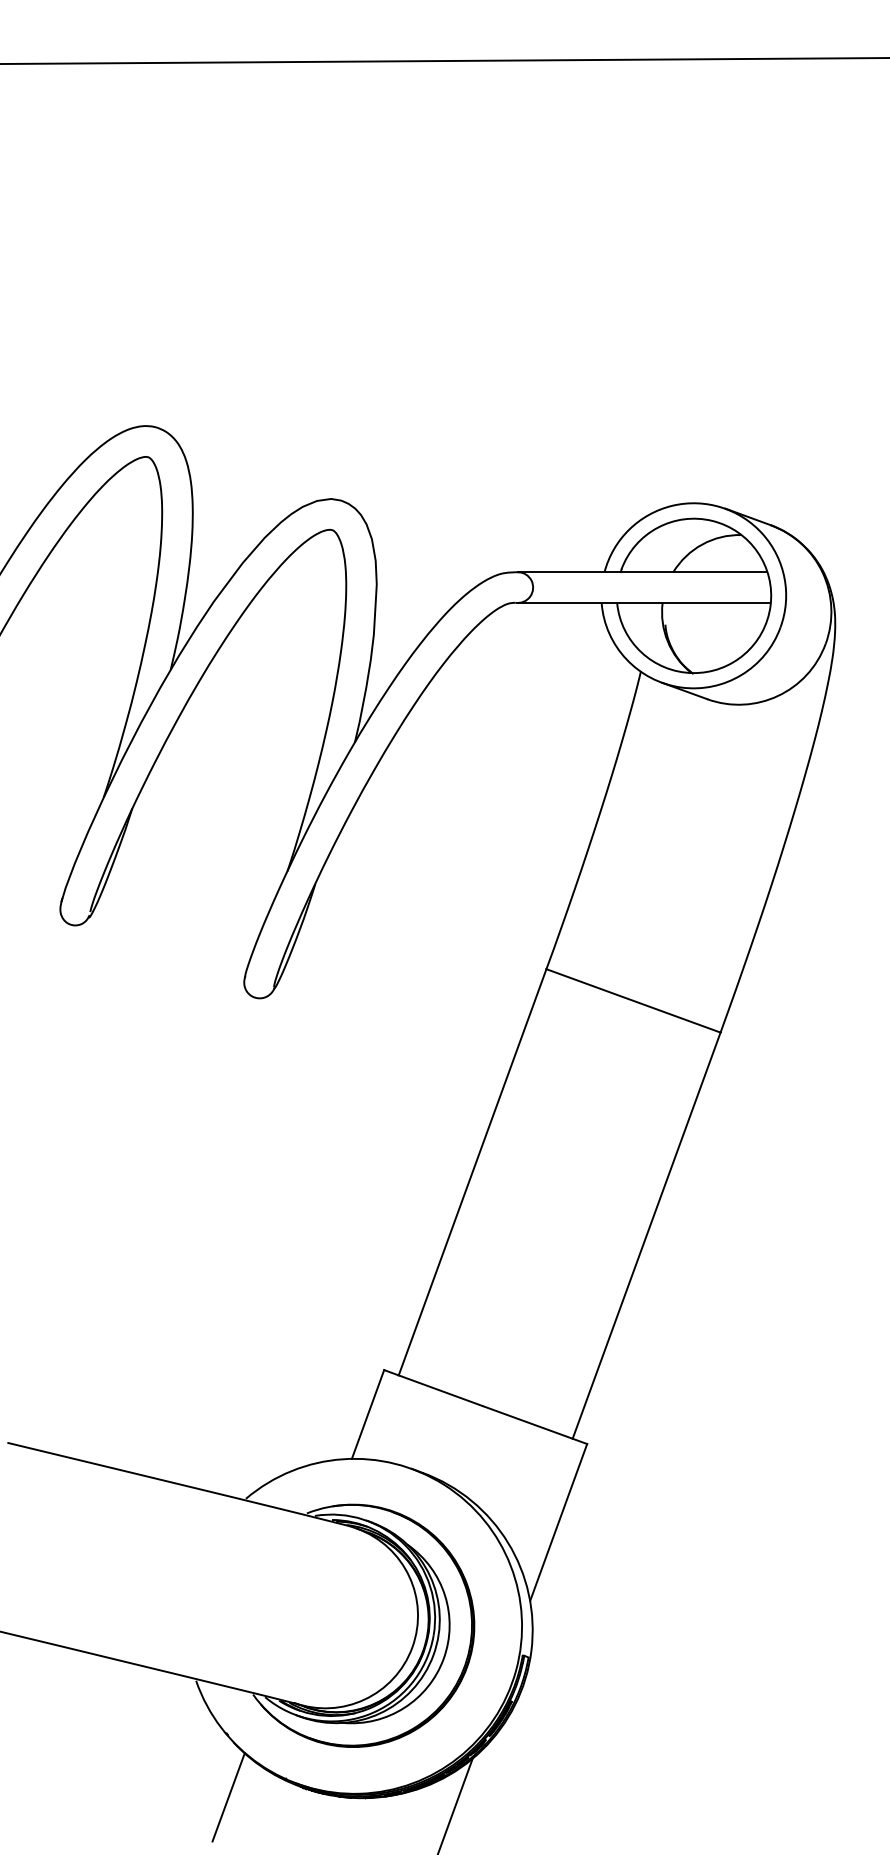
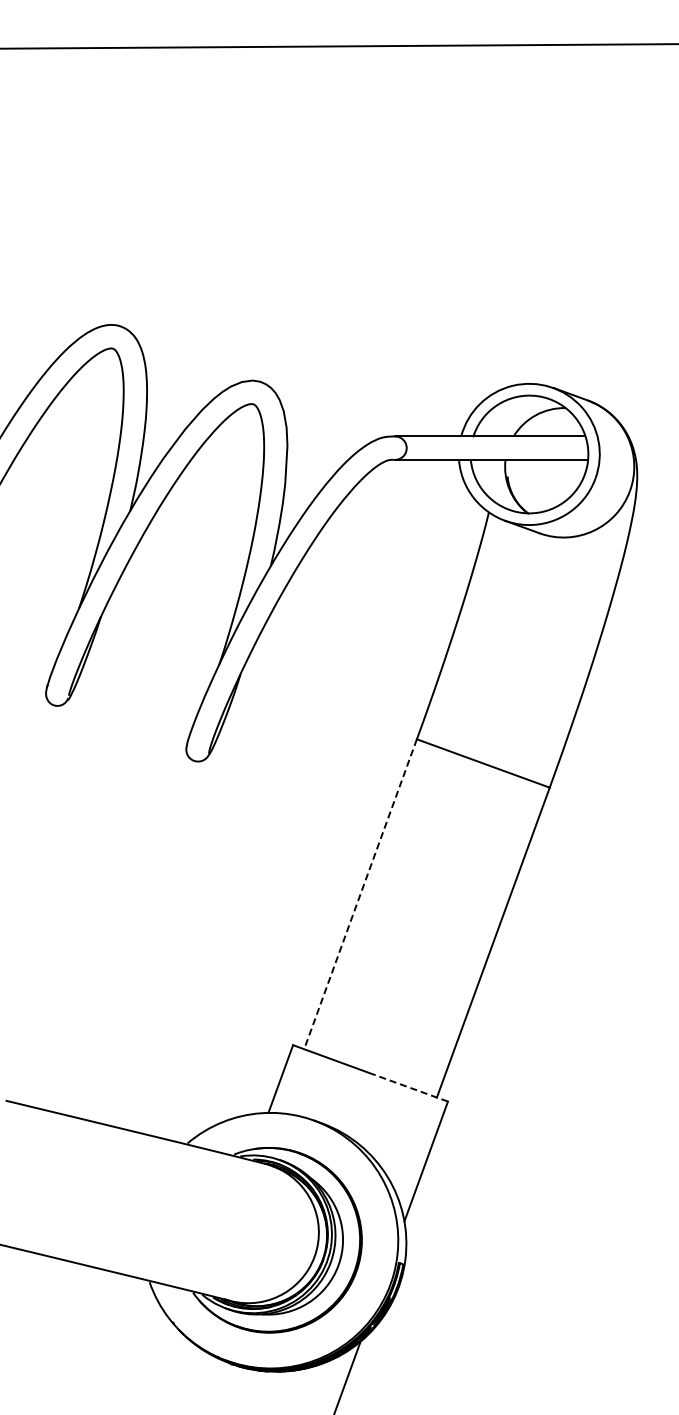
line: (472, 1172) -> (360, 894), solid -> dashed
line: (534, 1424) -> (407, 1086), solid -> dashed
line: (228, 1796) -> (174, 1370), removed

